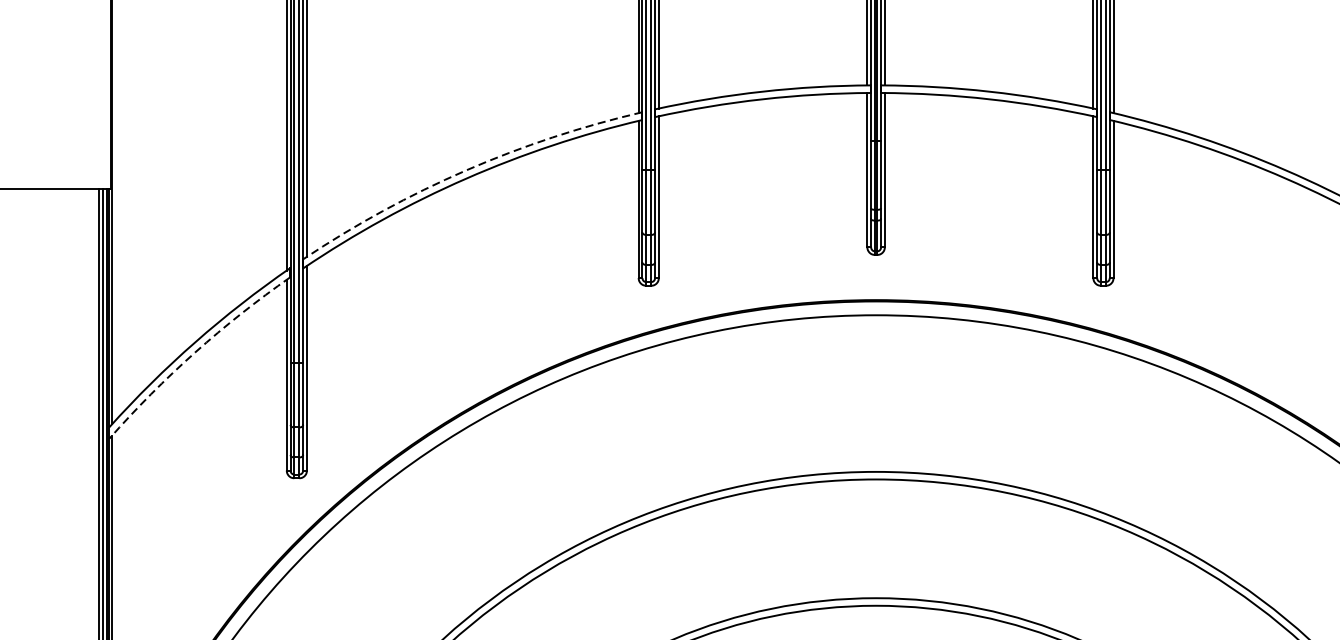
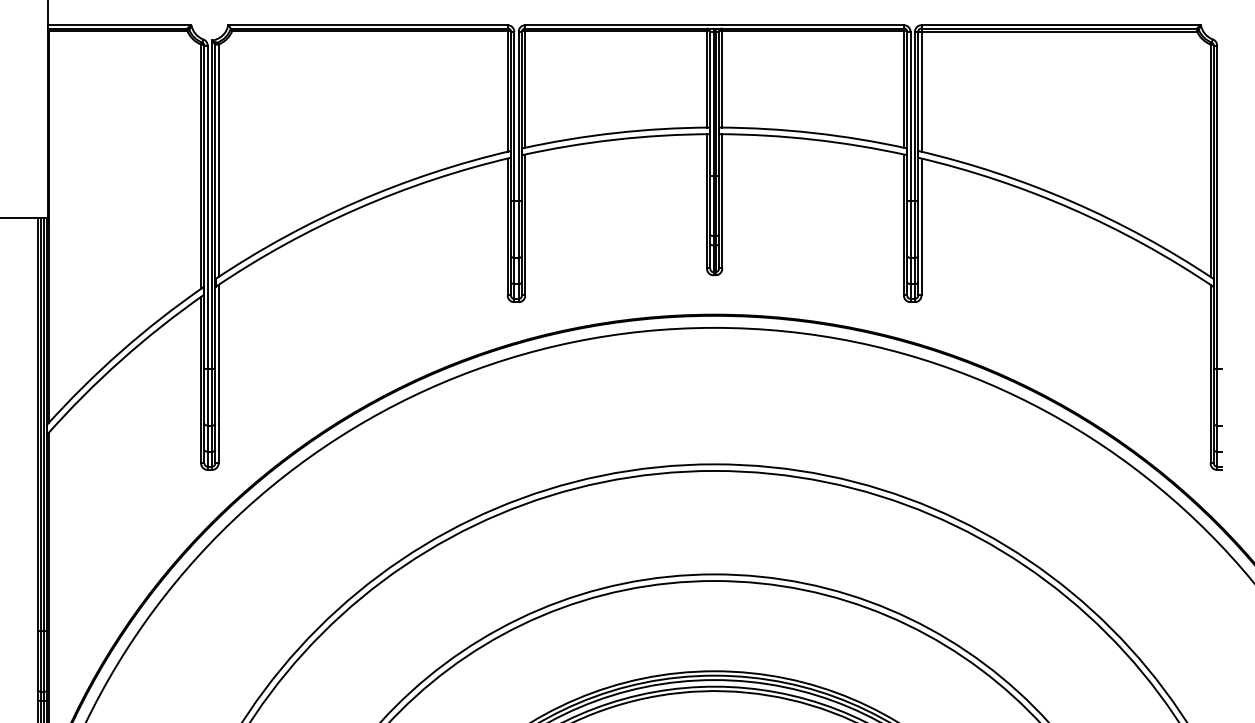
arc: (466, 170) -> (357, 201), dashed -> solid
arc: (195, 352) -> (121, 360), dashed -> solid

